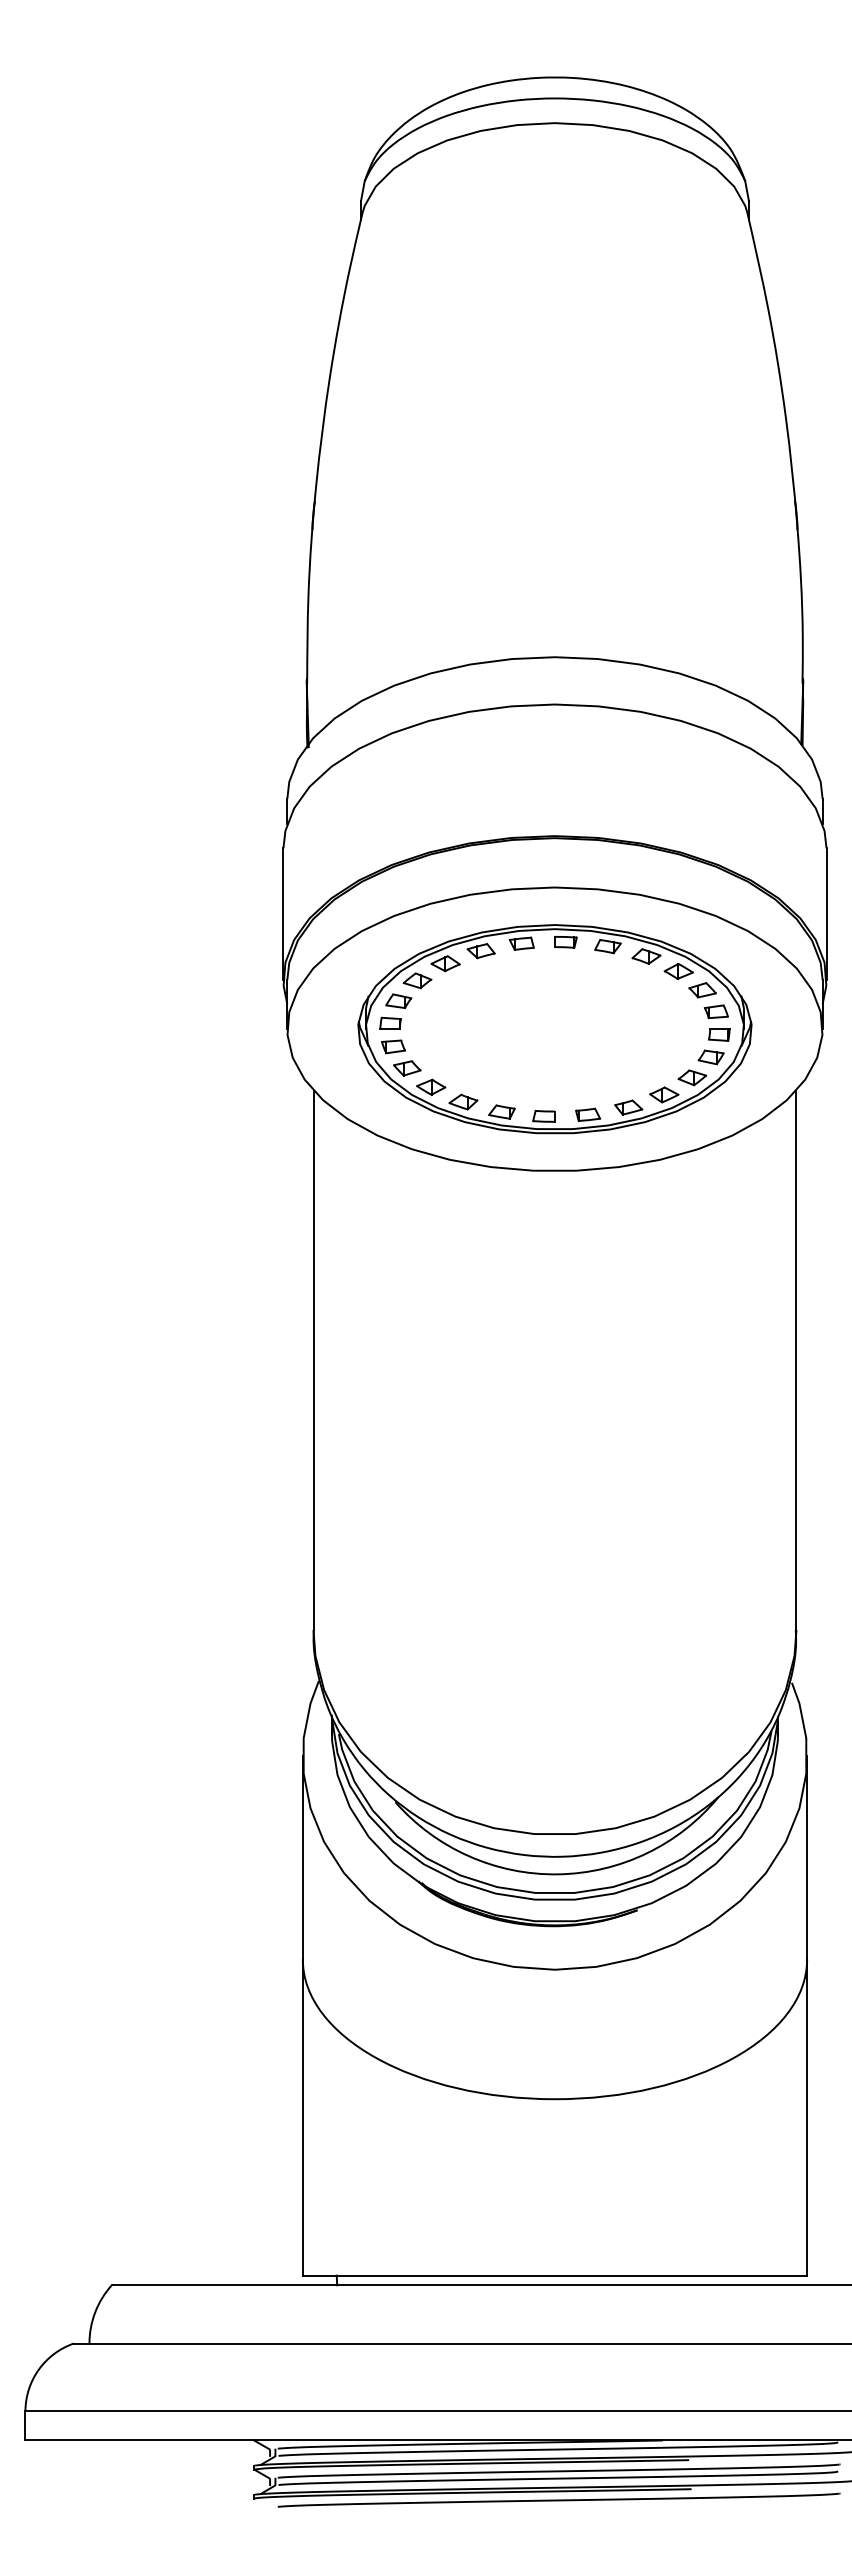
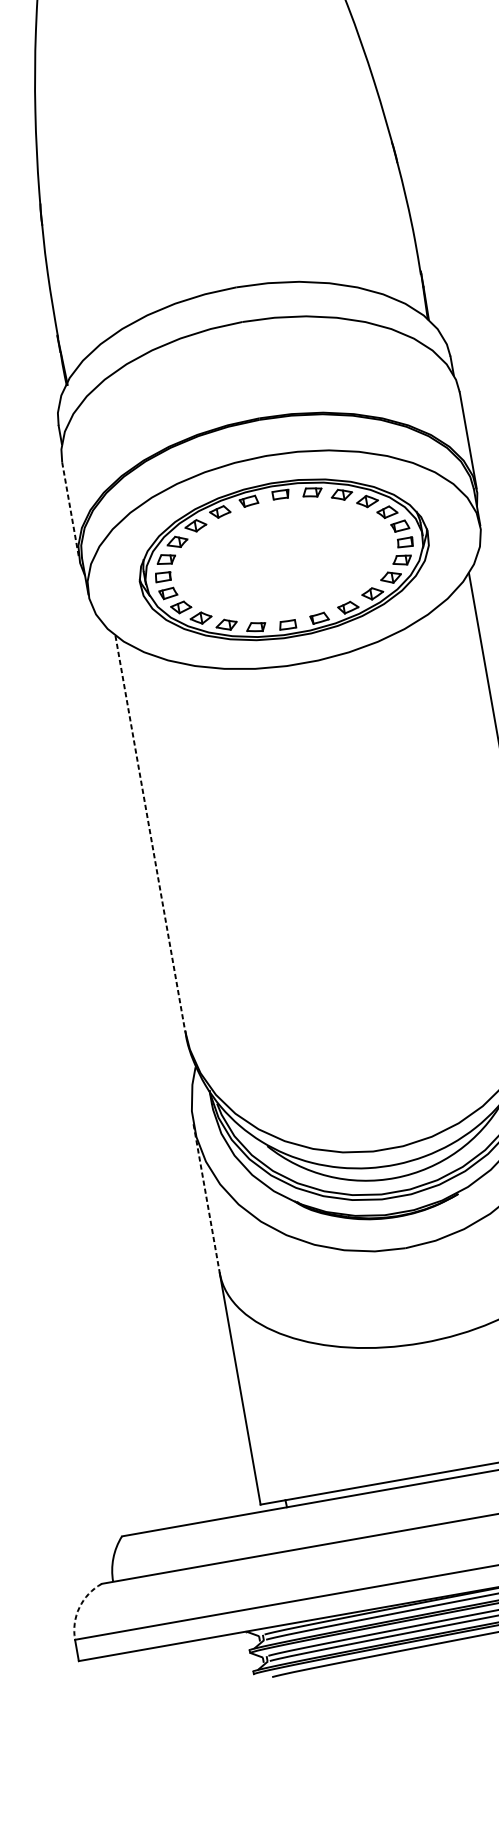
line: (283, 914) -> (70, 510), solid -> dashed
line: (313, 1360) -> (150, 833), solid -> dashed
line: (302, 1857) -> (206, 1198), solid -> dashed
arc: (38, 2369) -> (79, 1607), solid -> dashed

